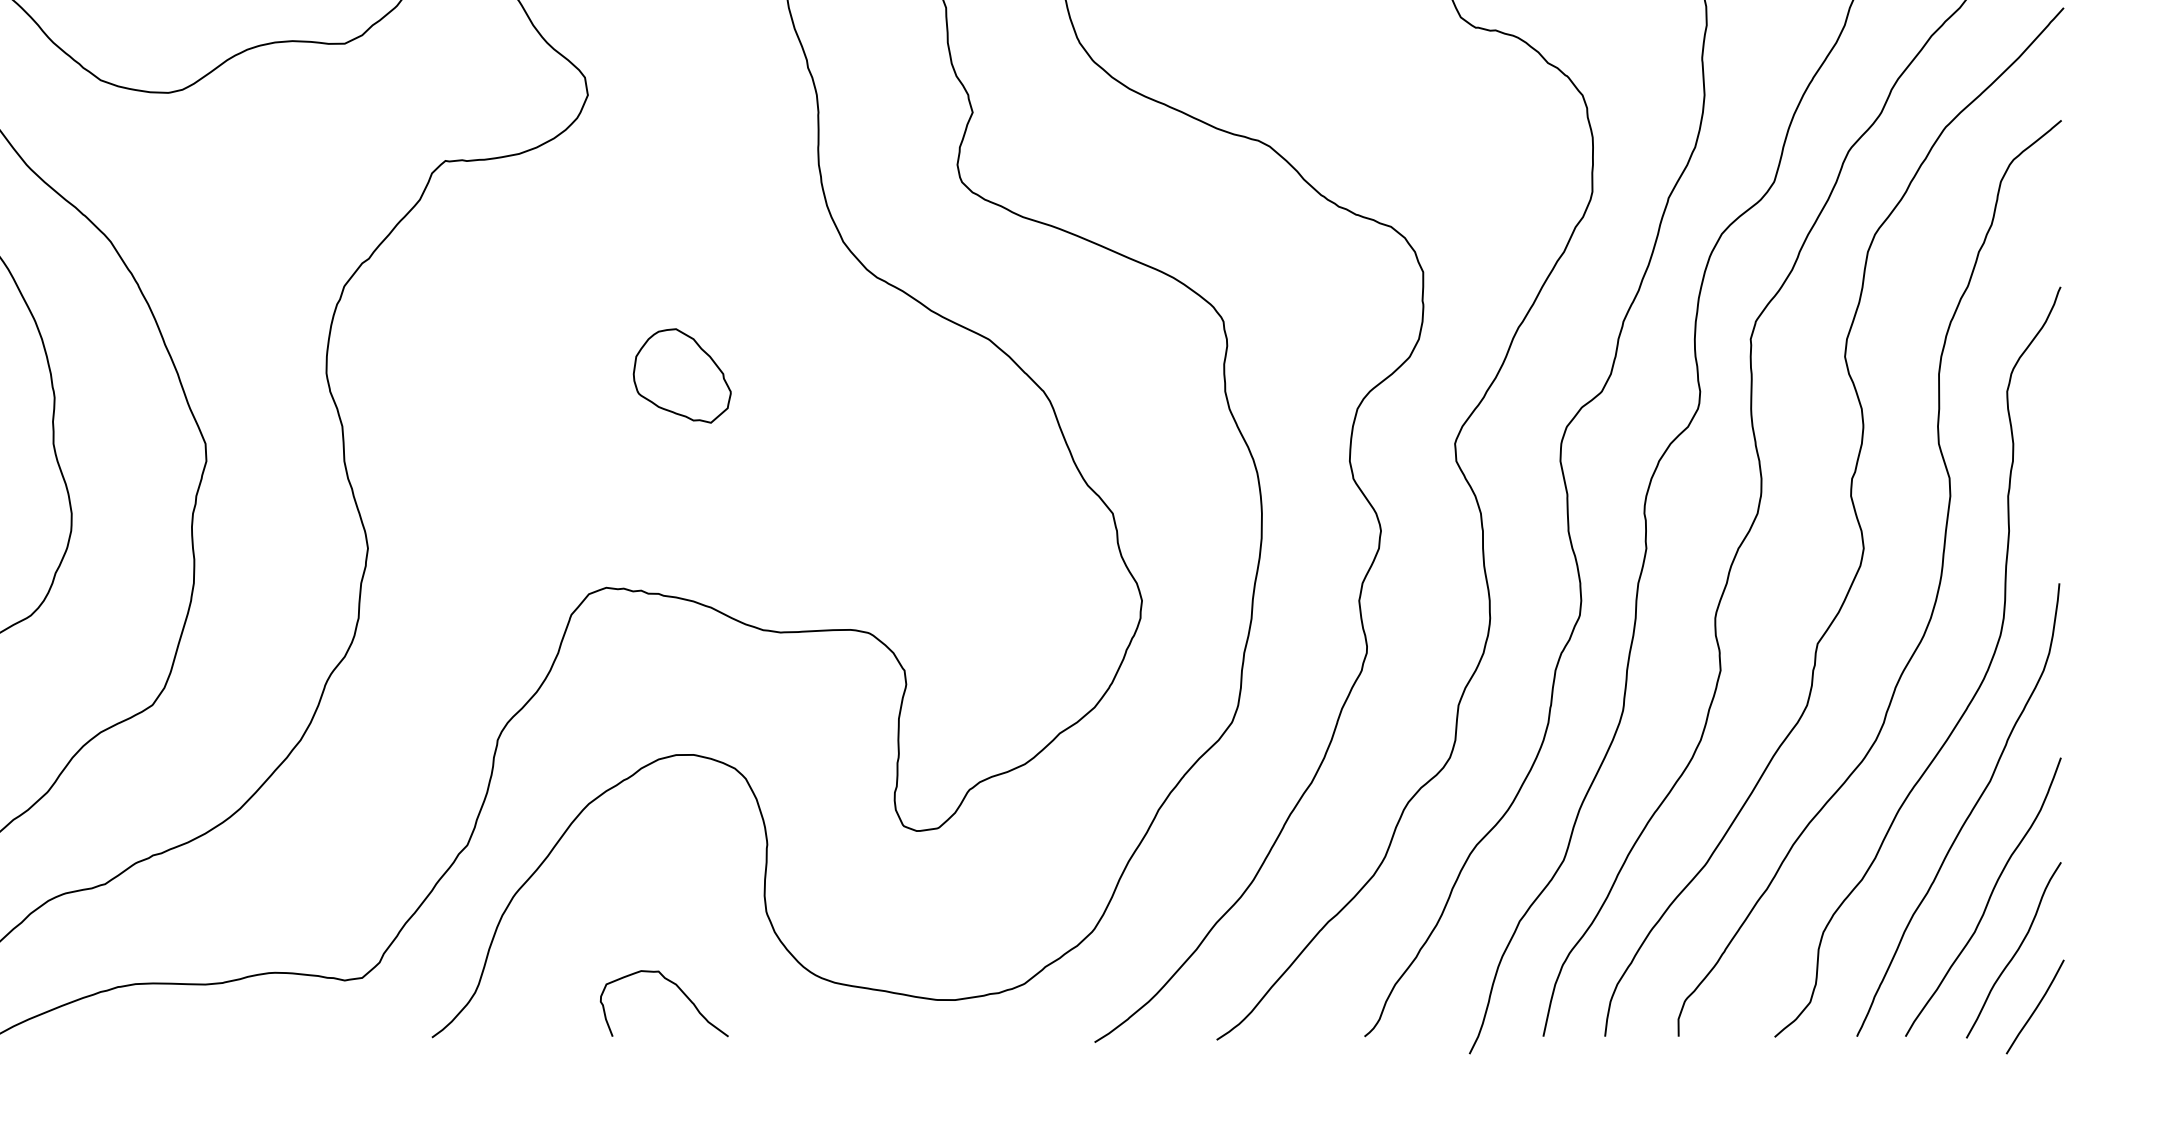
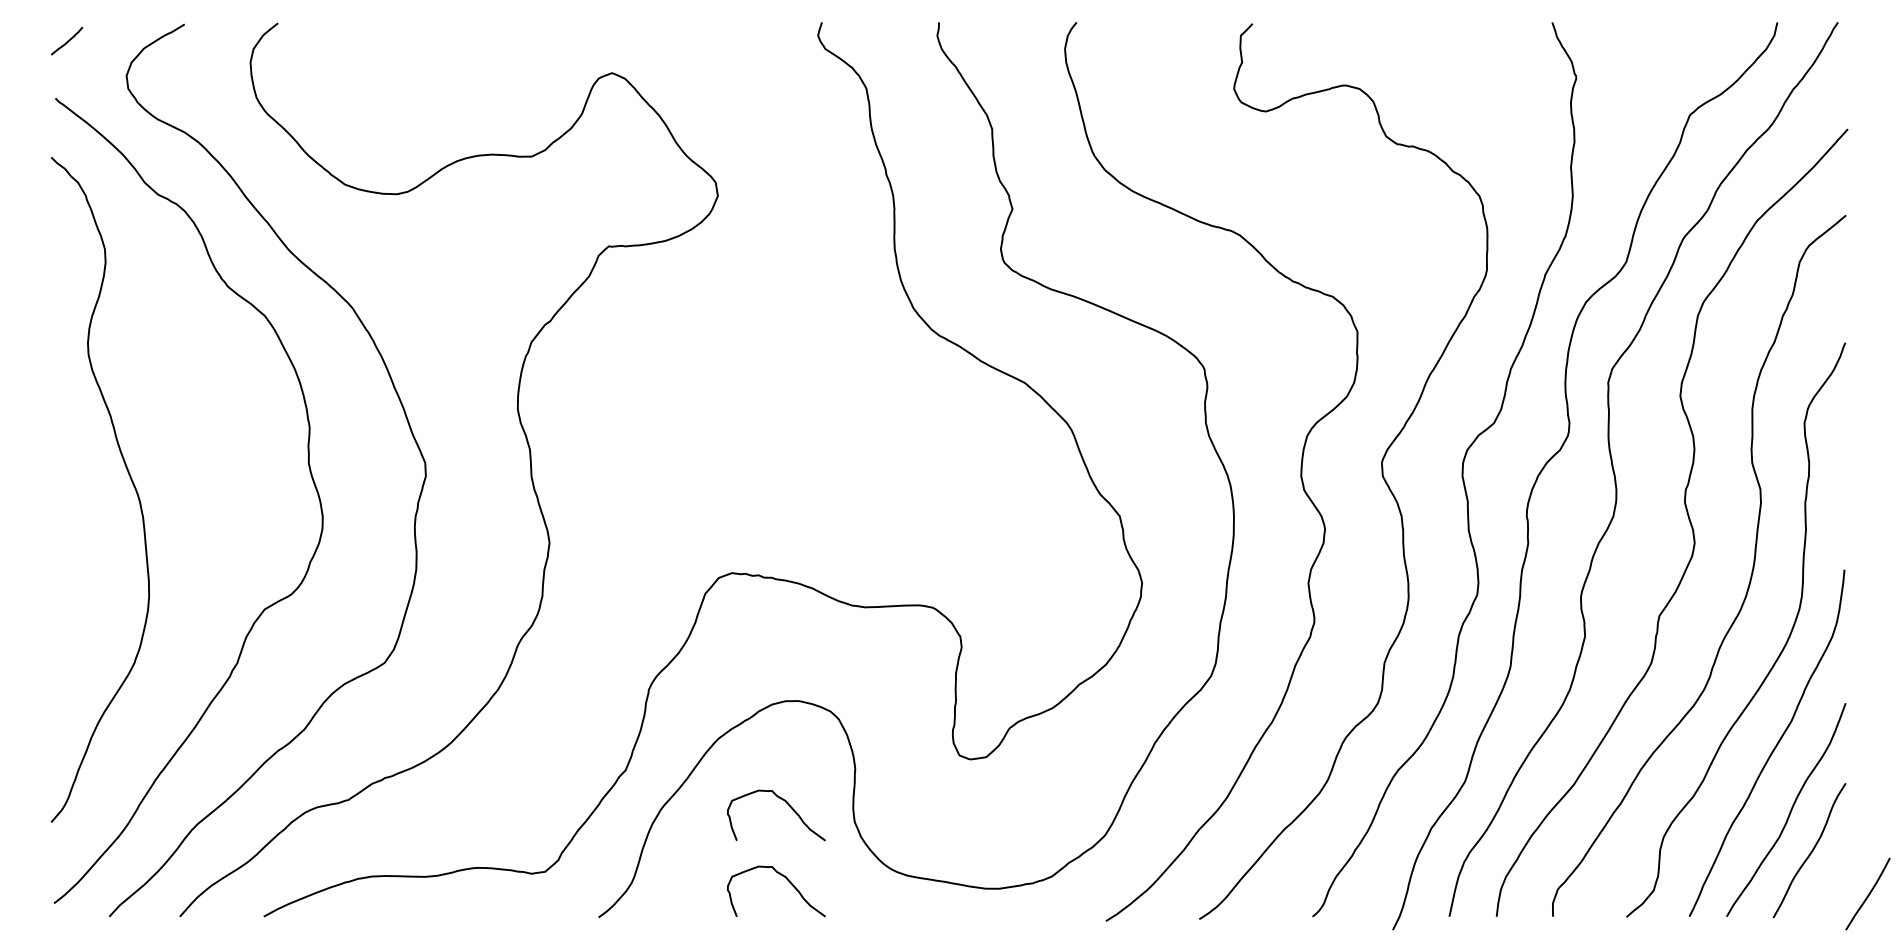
part: (682, 375) -> (790, 410), removed
curve: (678, 890) -> (787, 804), added
curve: (2035, 1006) -> (1868, 893), moved

